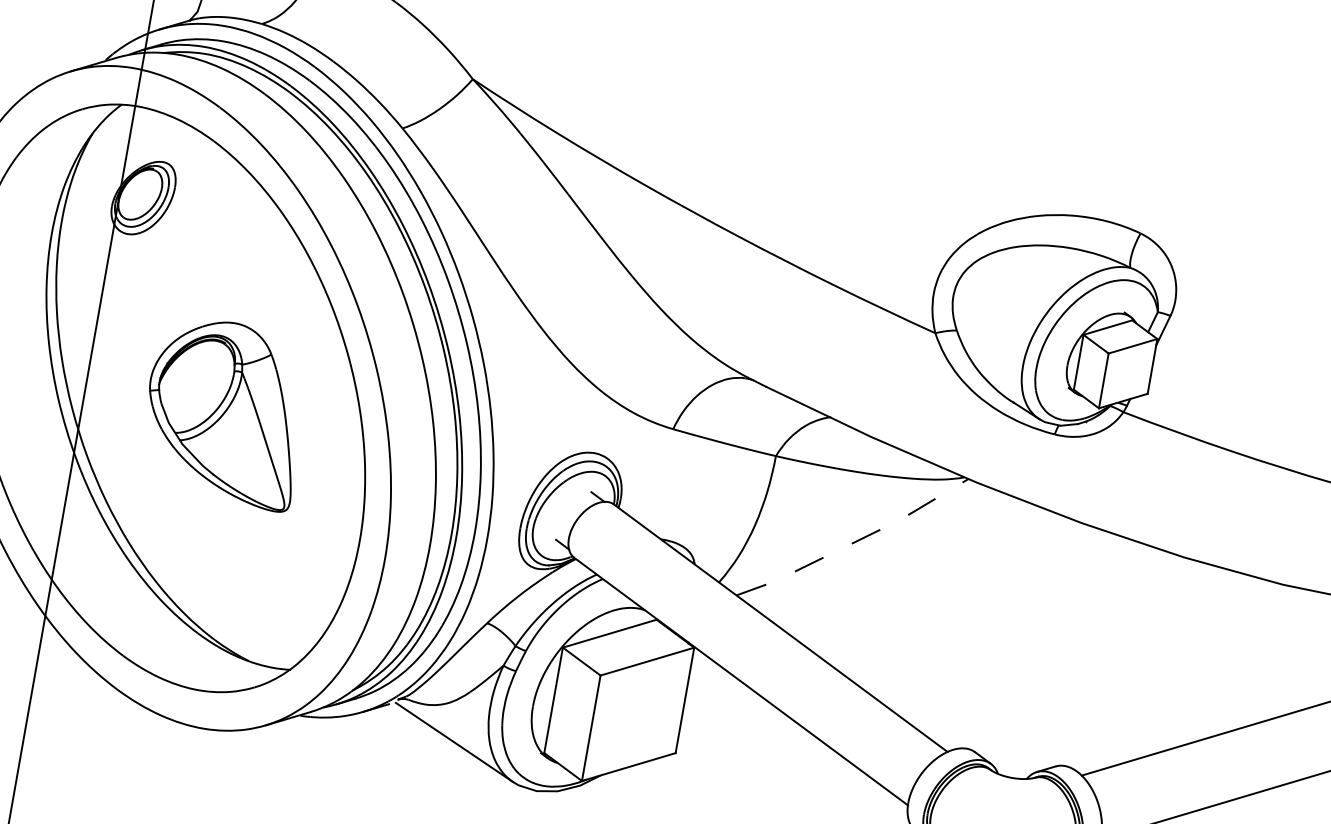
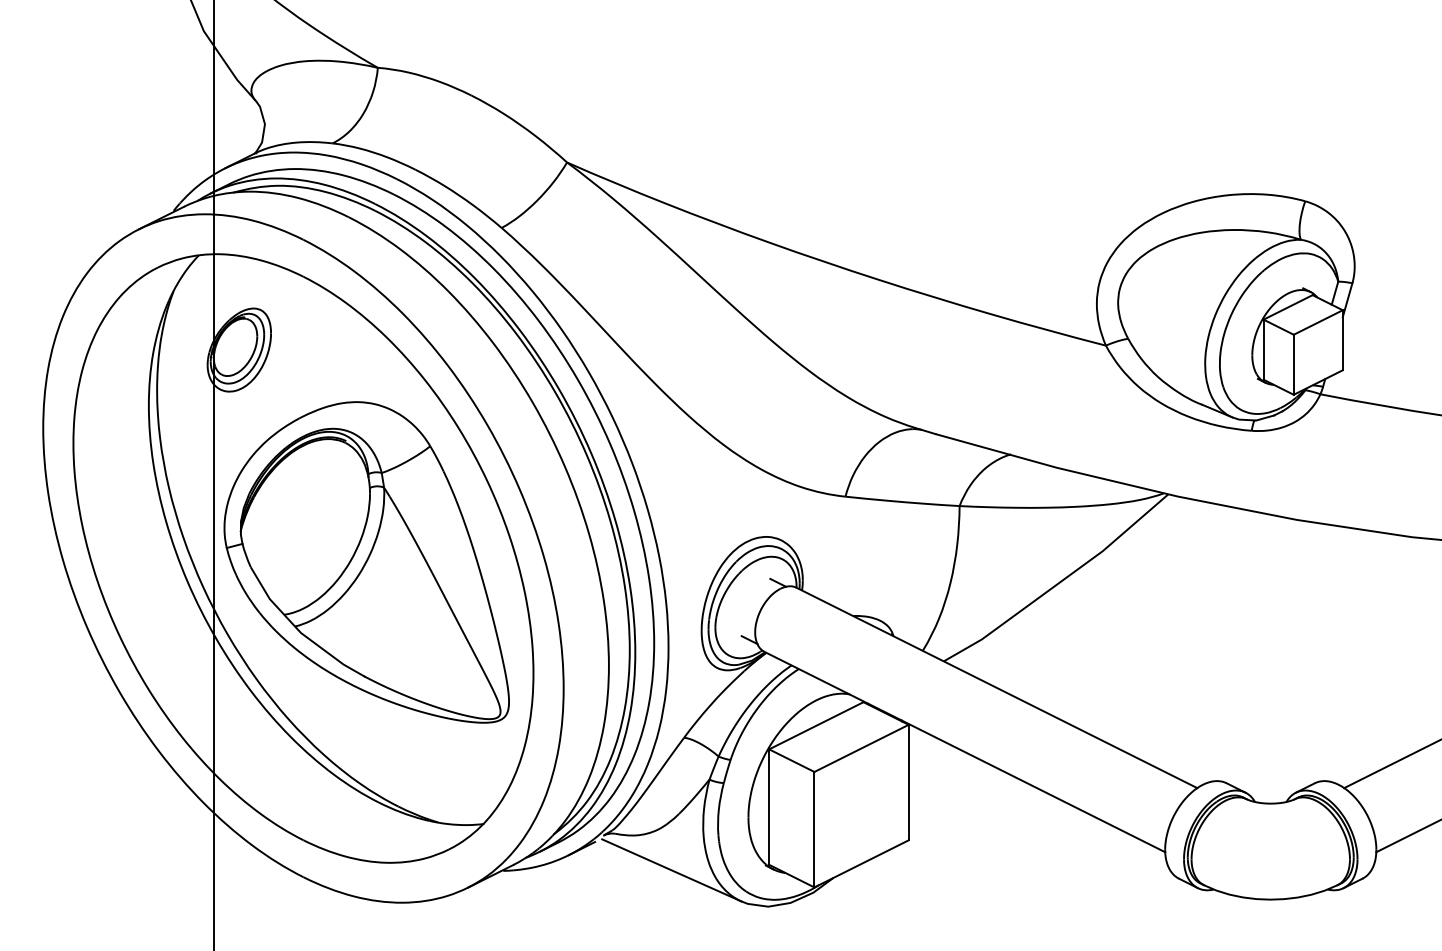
part: (225, 412) -> (366, 562), size x1.67
line: (855, 542) -> (1060, 582), dashed -> solid

